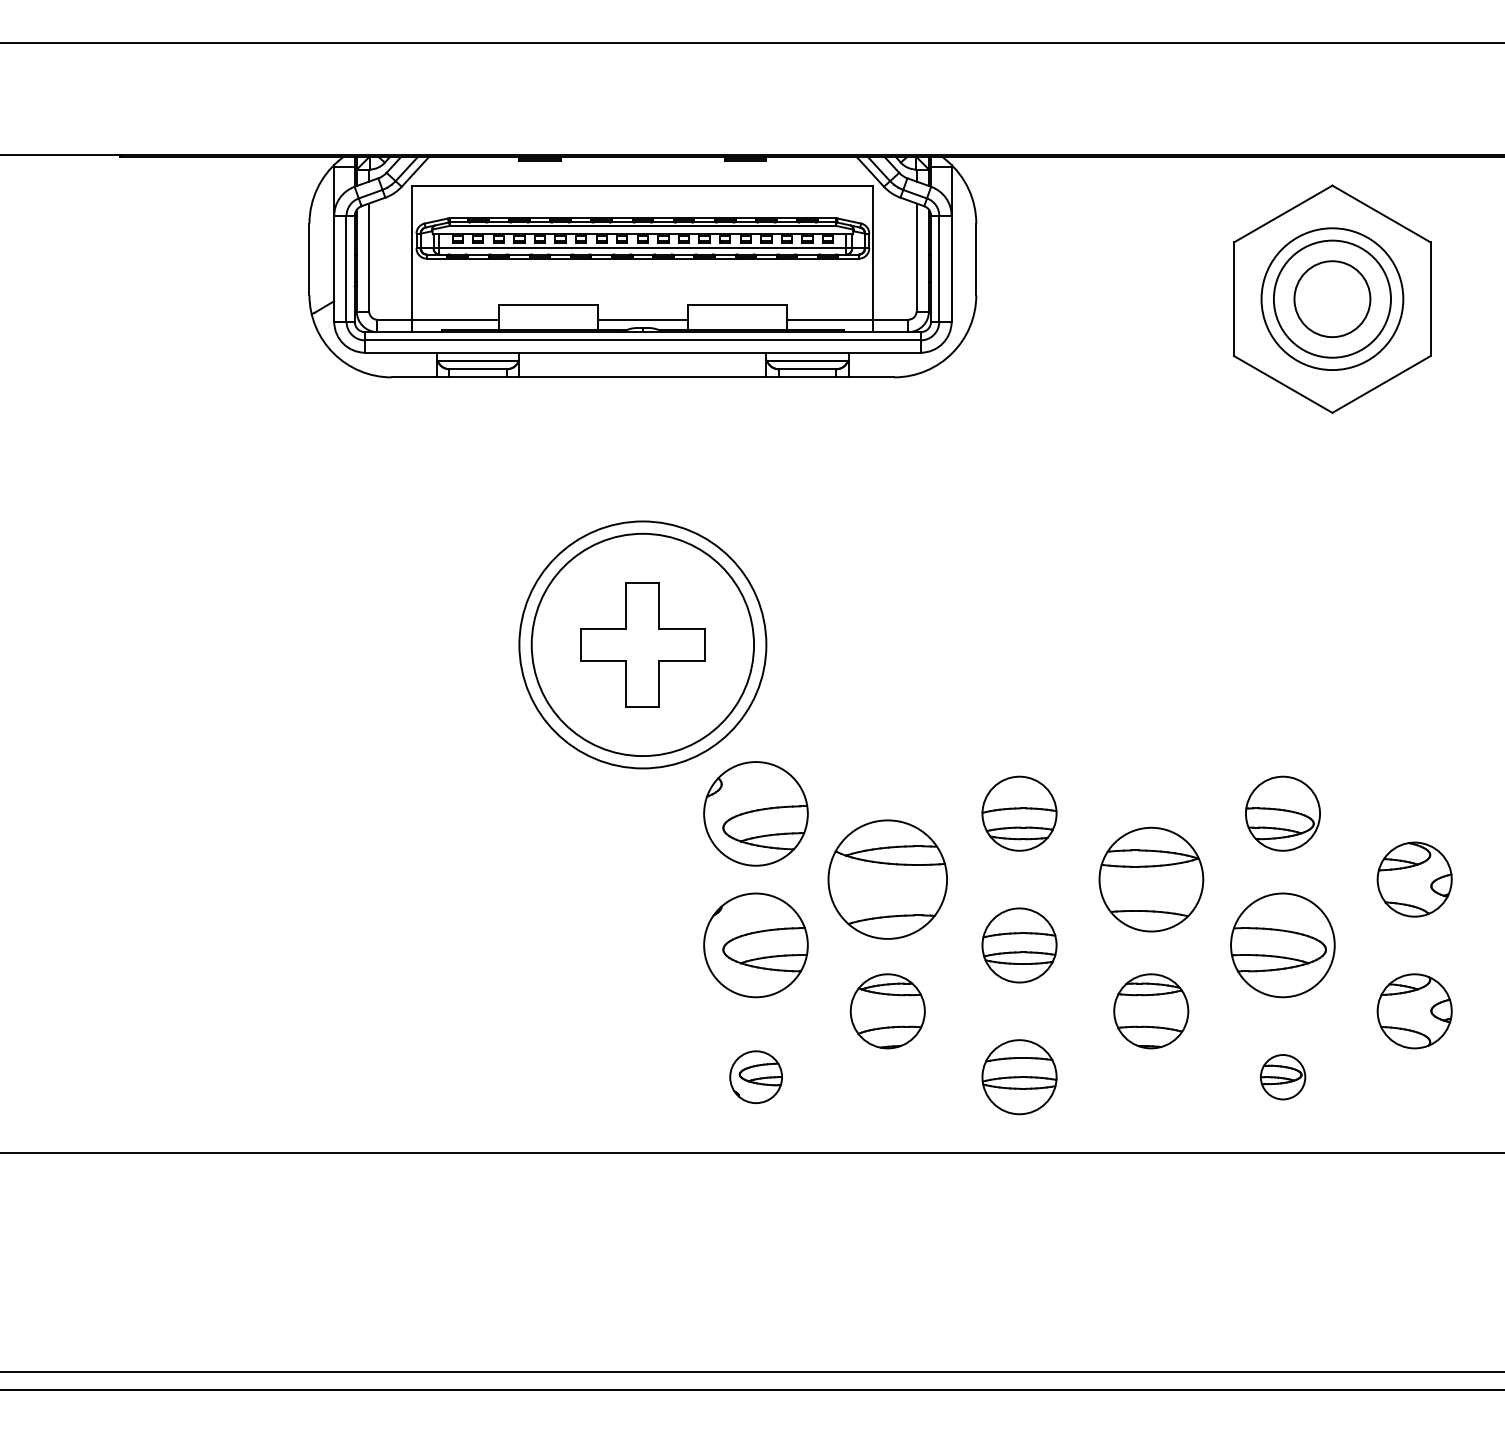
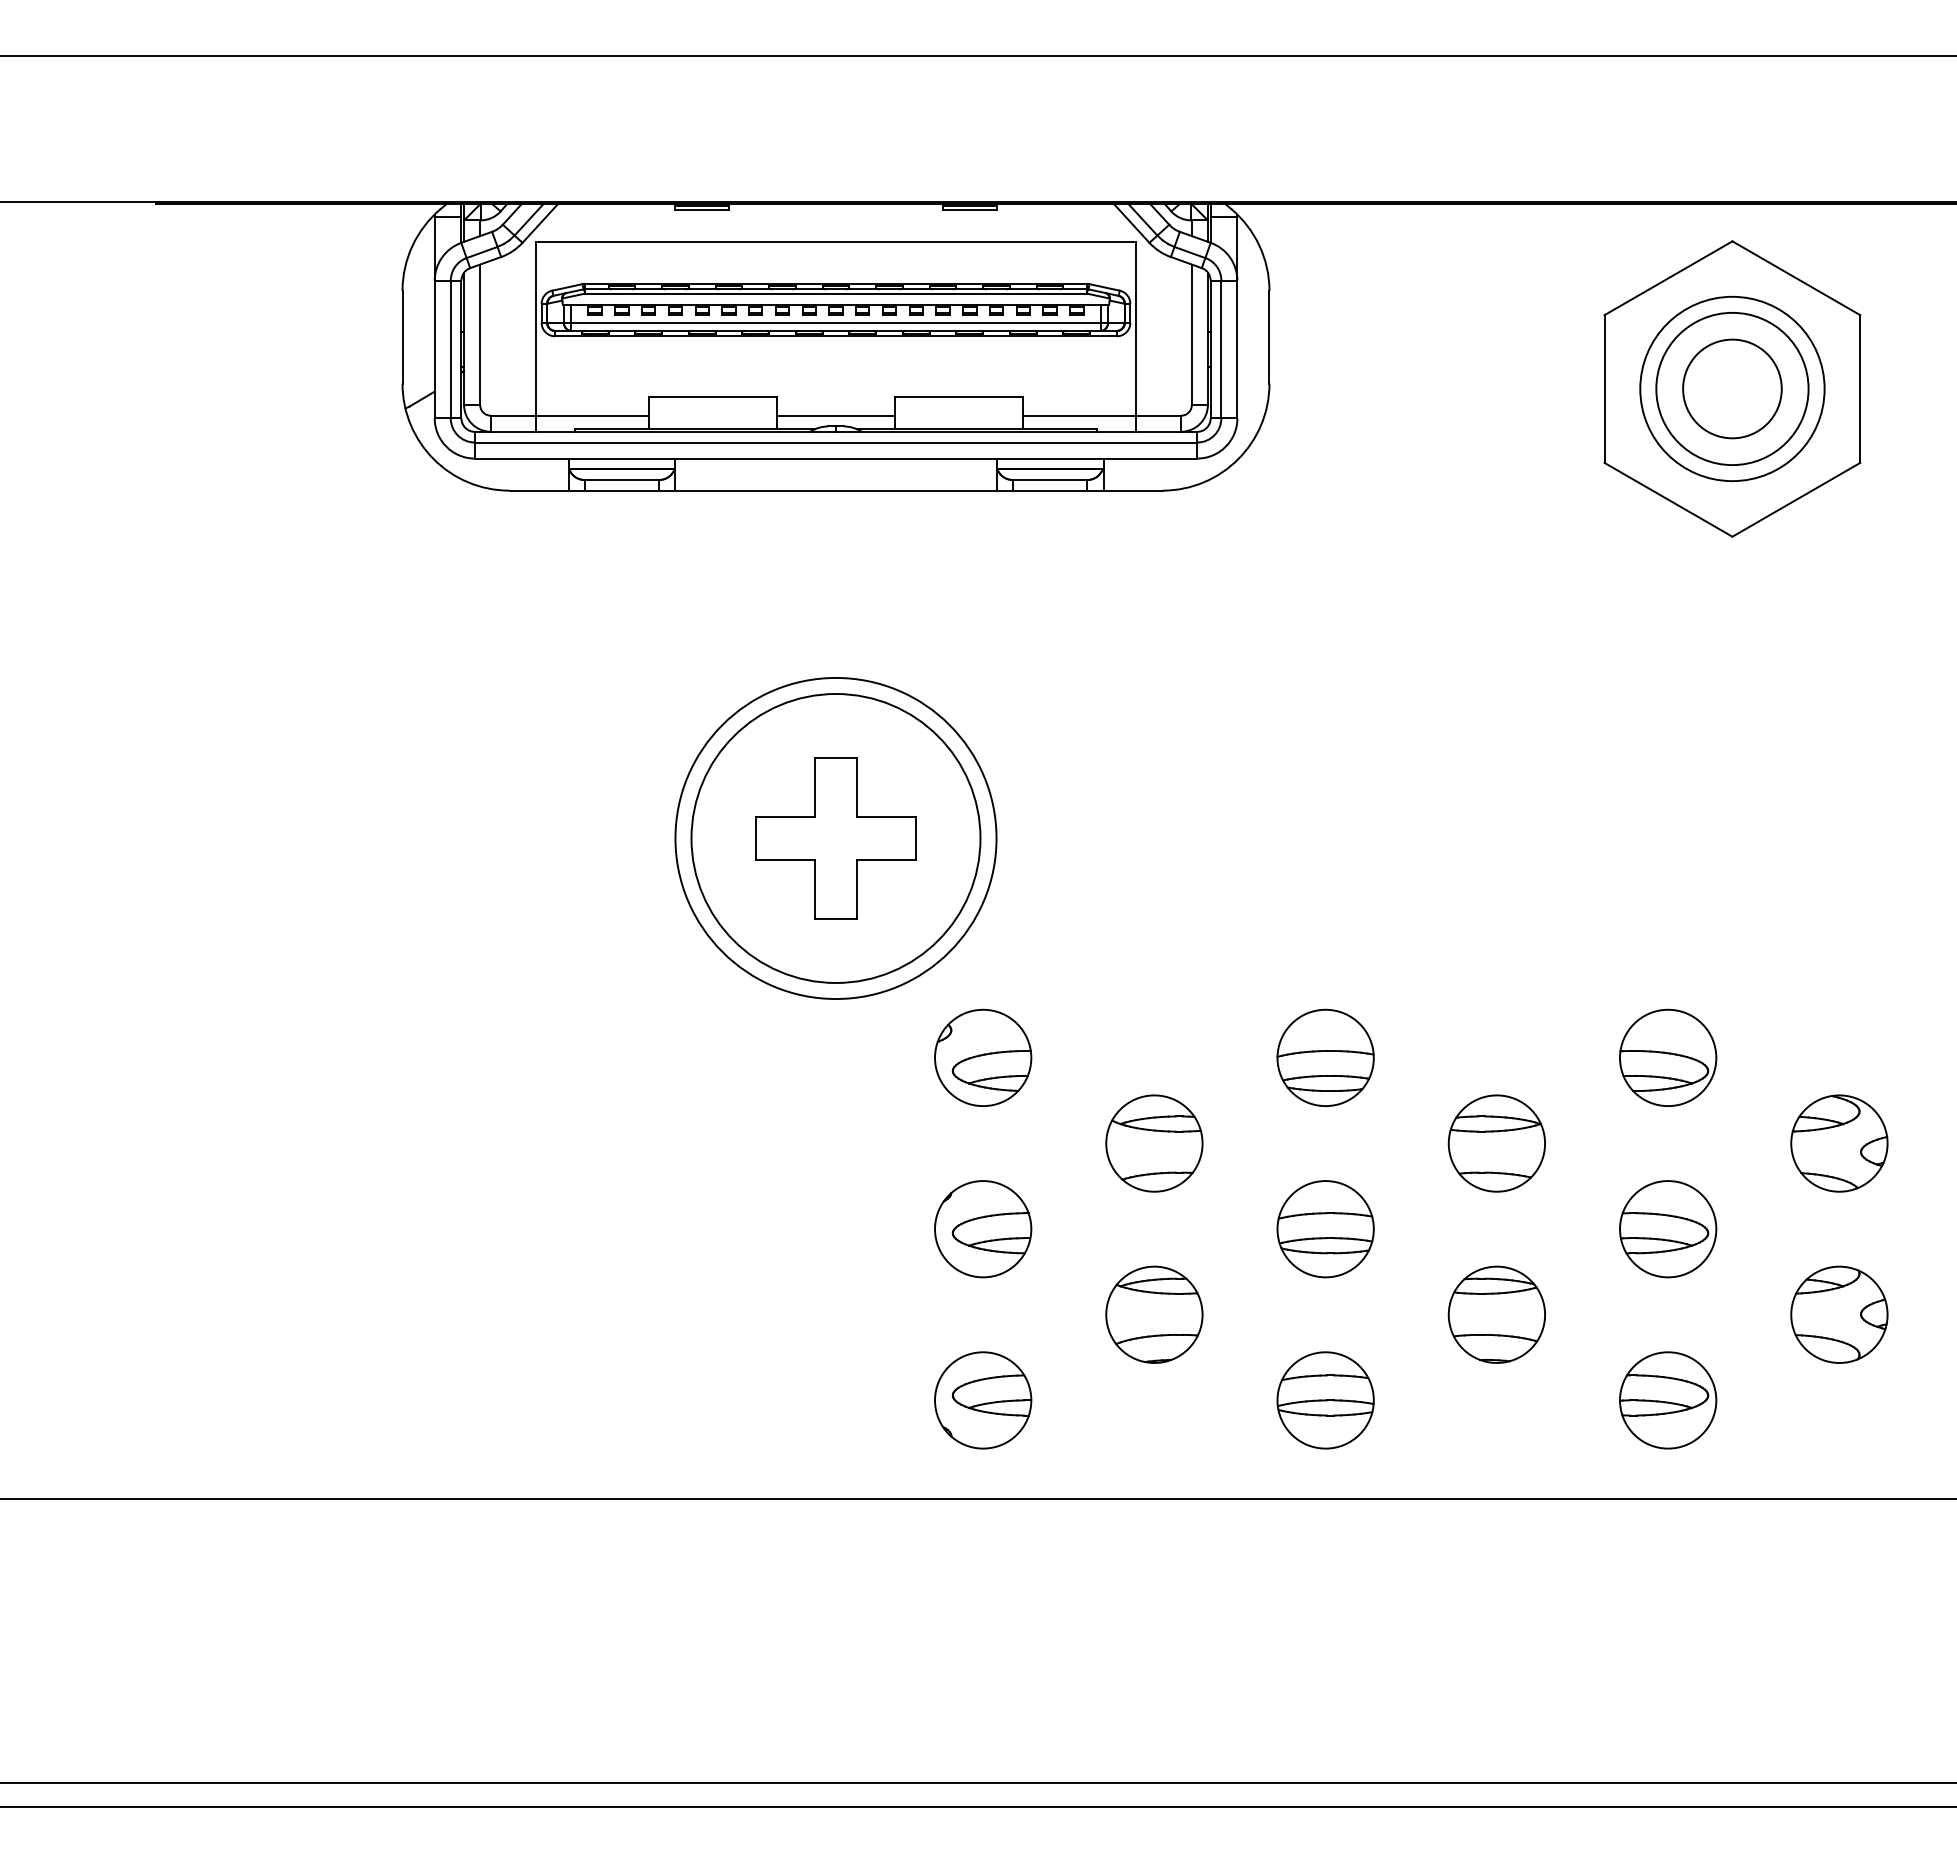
part: (756, 813) -> (983, 1057), size x0.71
part: (887, 879) -> (1154, 1143), size x0.62
part: (1150, 879) -> (1496, 1143), size x0.71
part: (756, 945) -> (983, 1229), size x0.71
part: (1283, 945) -> (1668, 1229), size x0.71
part: (756, 1077) -> (983, 1400), size x1.43
part: (1283, 1077) -> (1668, 1400), size x1.67

